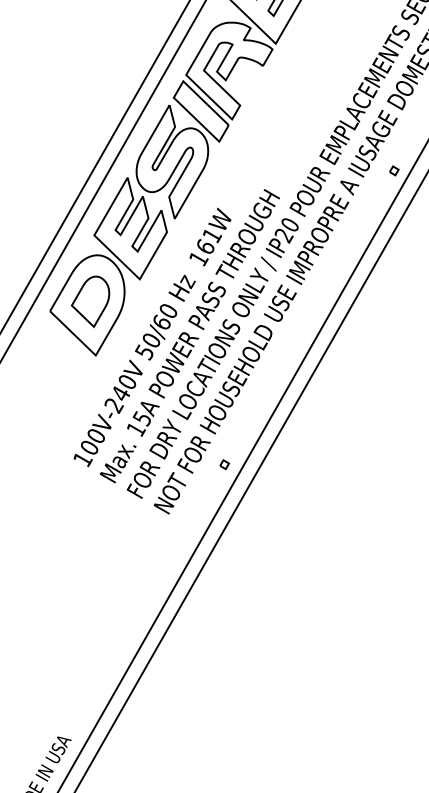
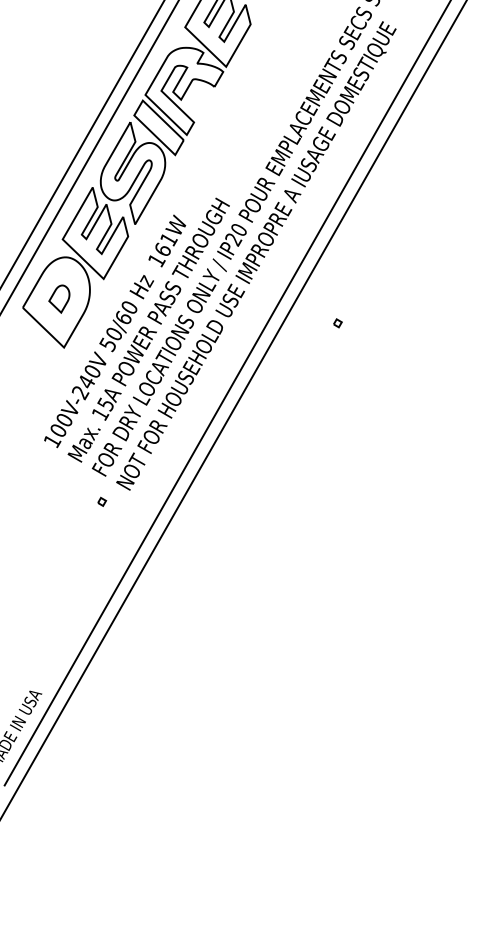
part: (393, 171) -> (337, 323), moved
part: (90, 301) -> (59, 298), size x0.6
part: (225, 464) -> (102, 501), moved

